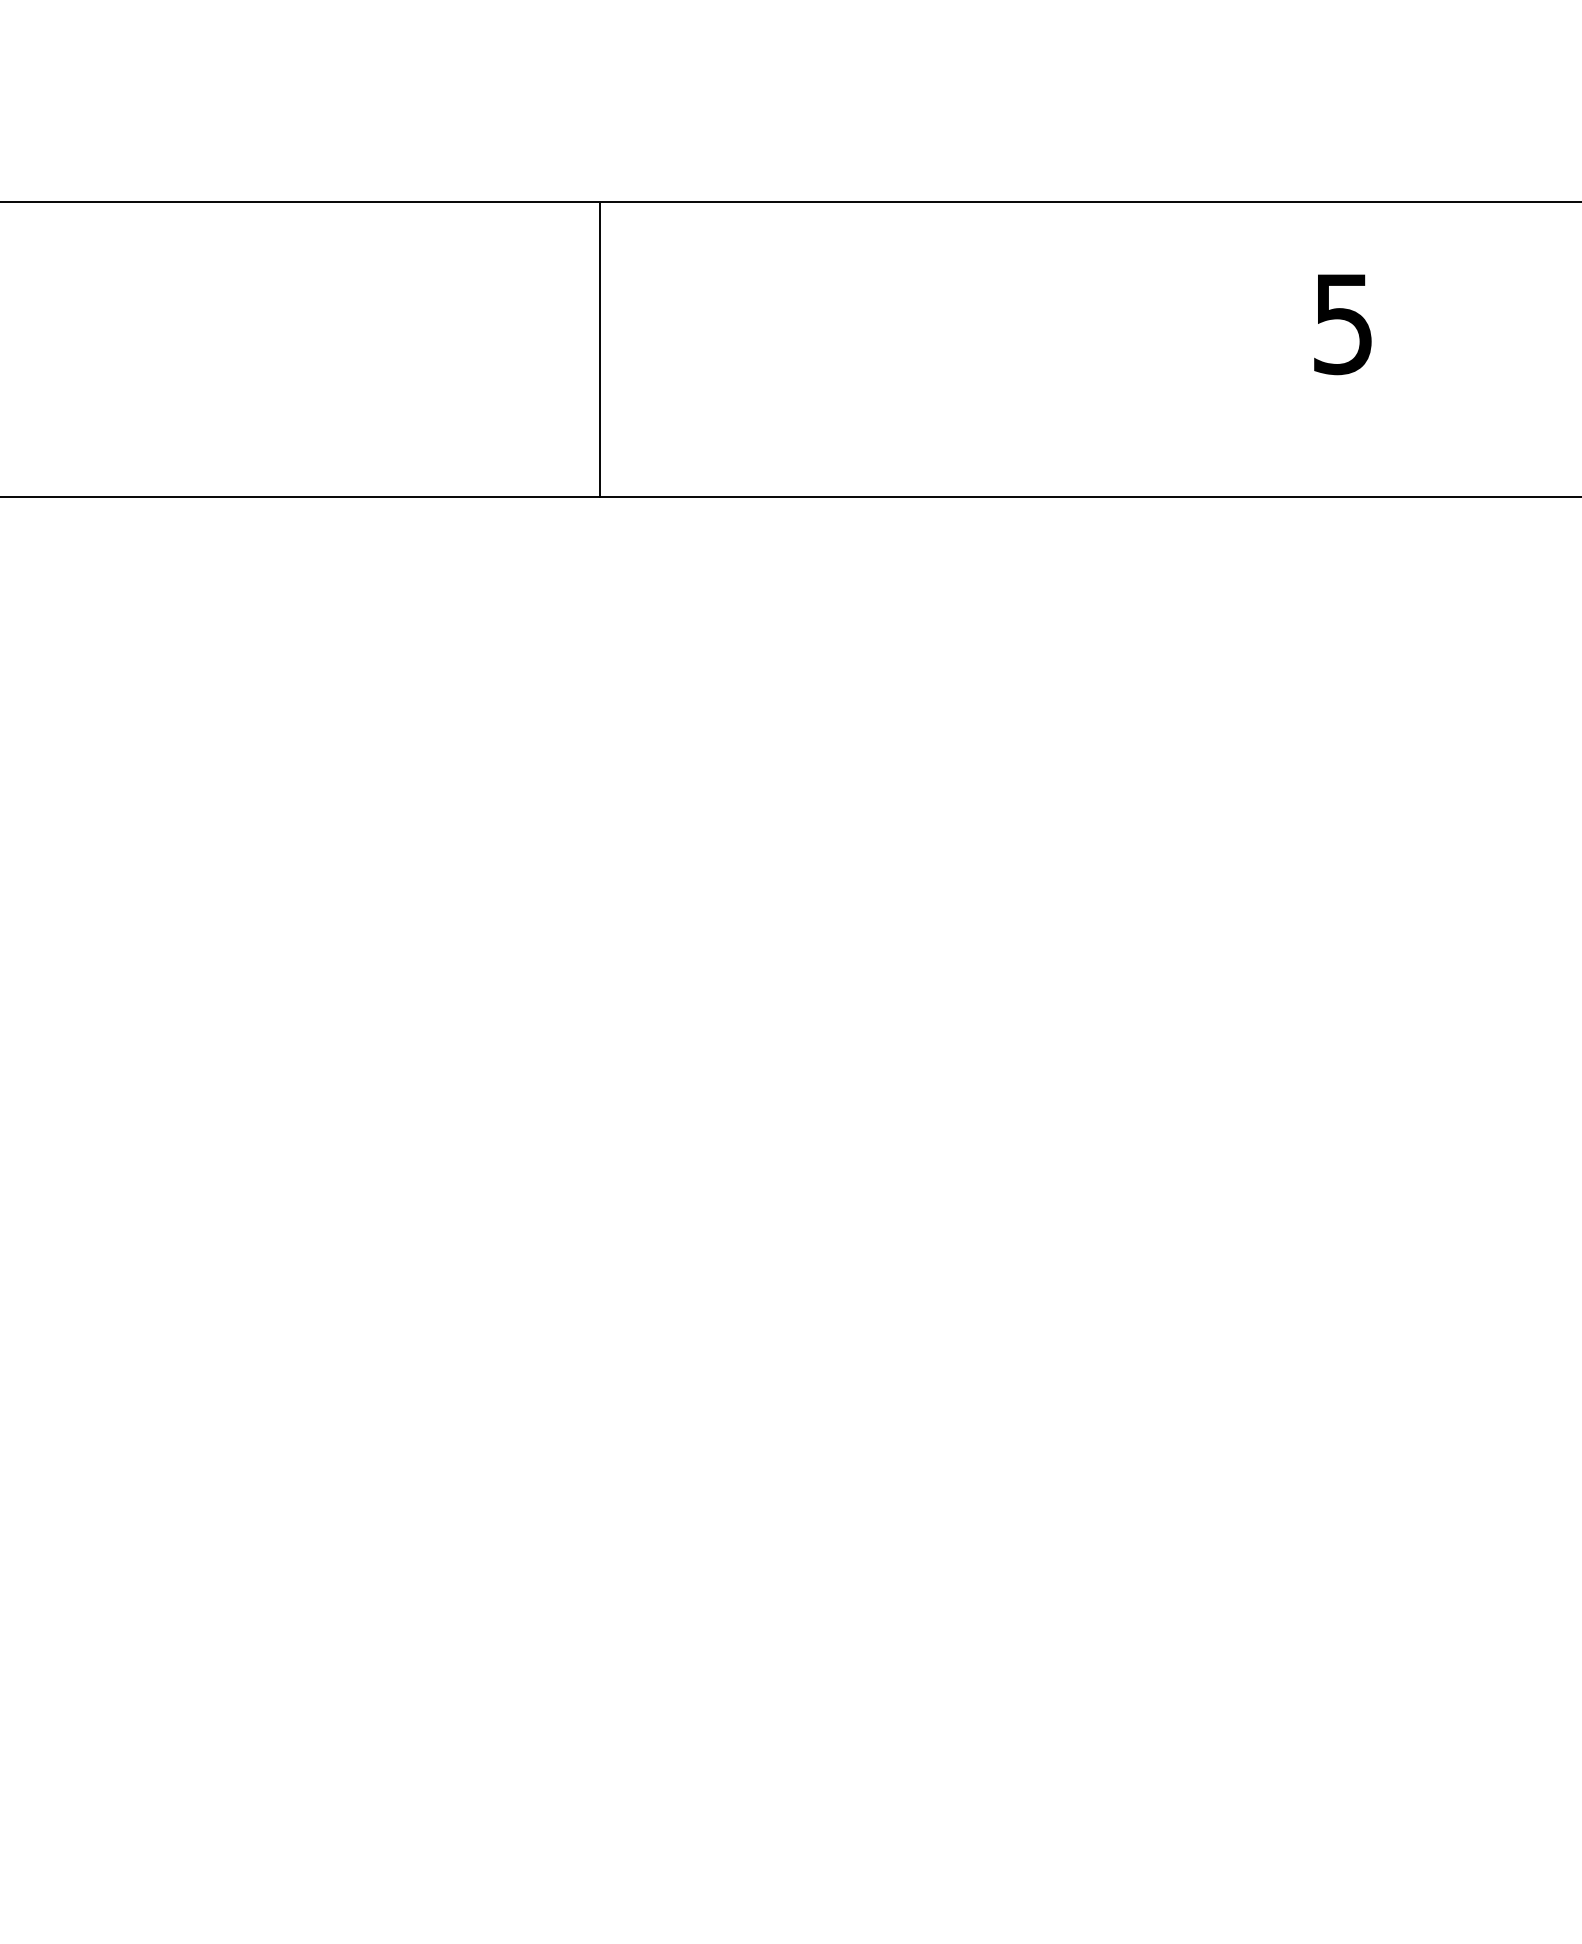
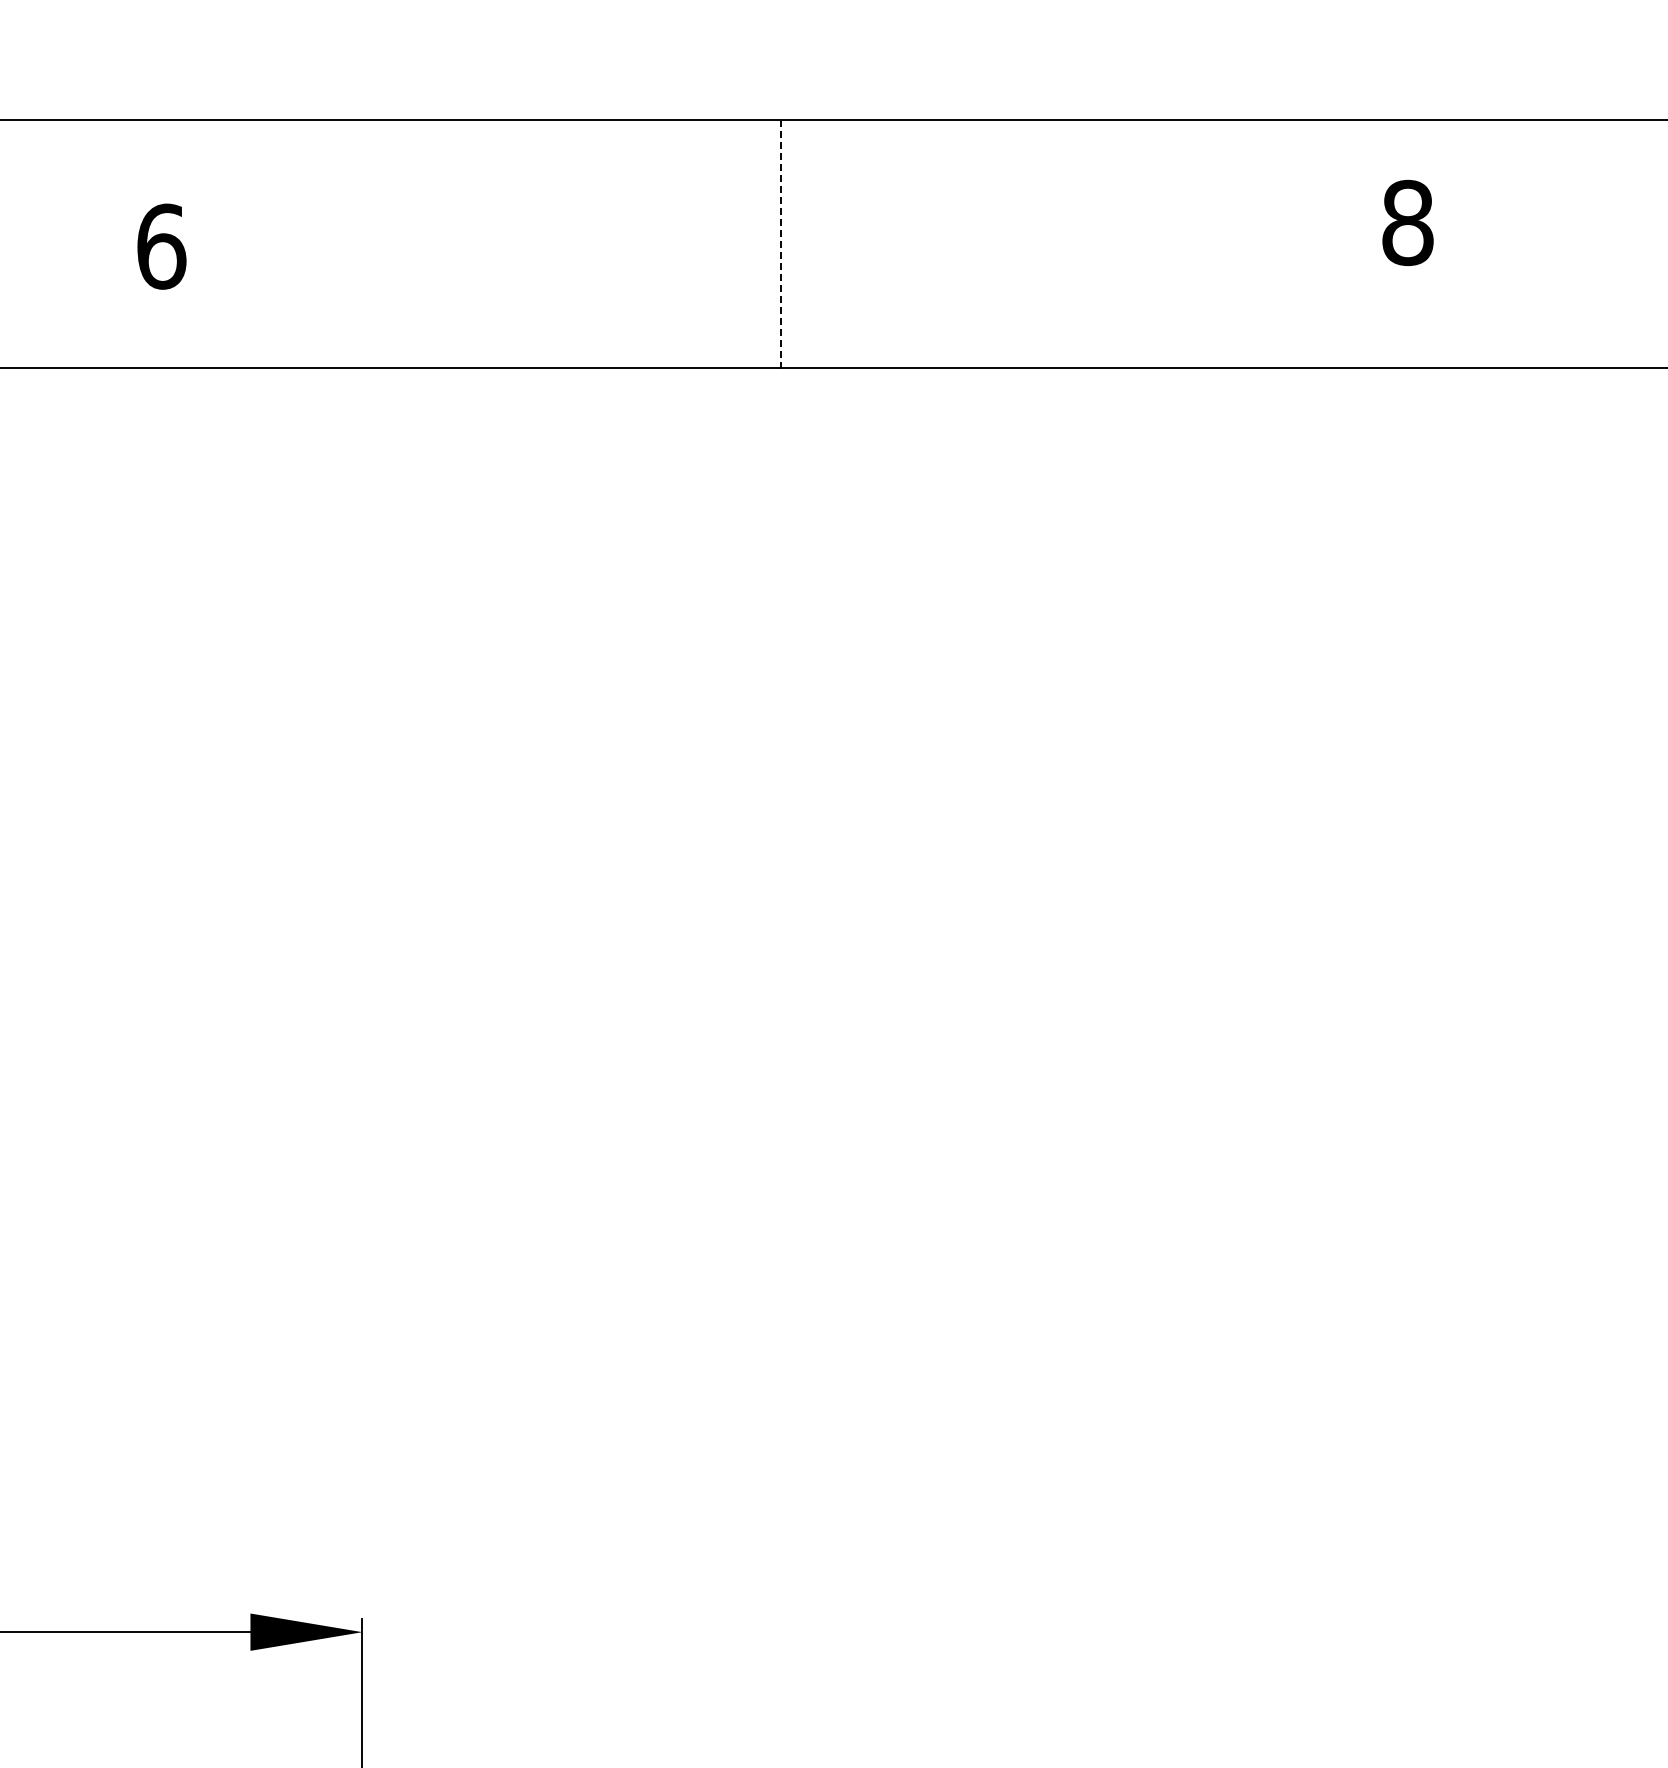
text: (1342, 323) -> (1407, 222), 5 -> 8
line: (600, 349) -> (781, 244), solid -> dashed

